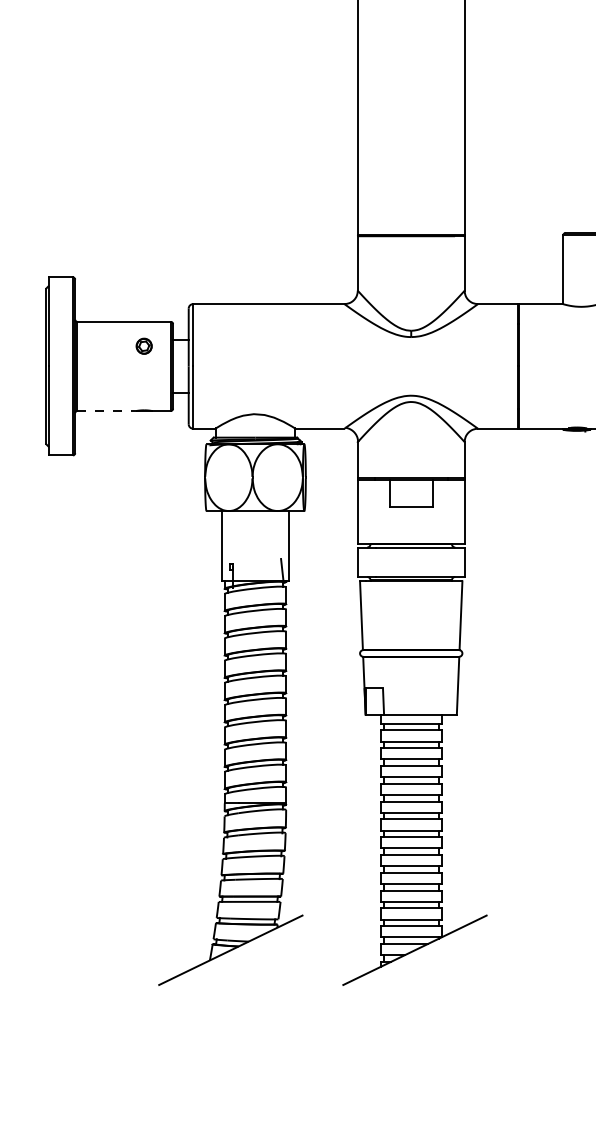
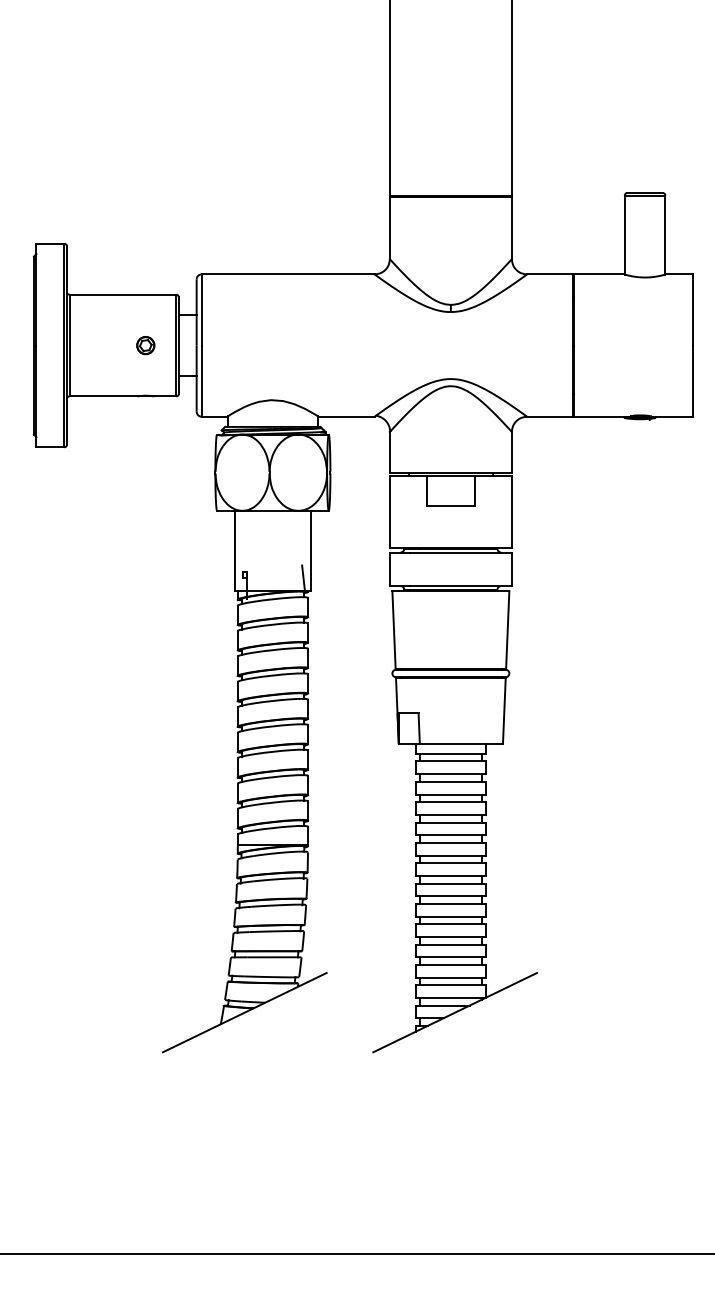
part: (143, 346) -> (145, 345), moved
line: (107, 410) -> (103, 396), dashed -> solid

